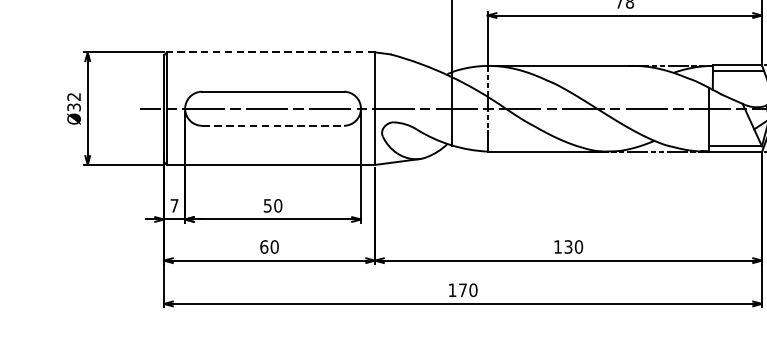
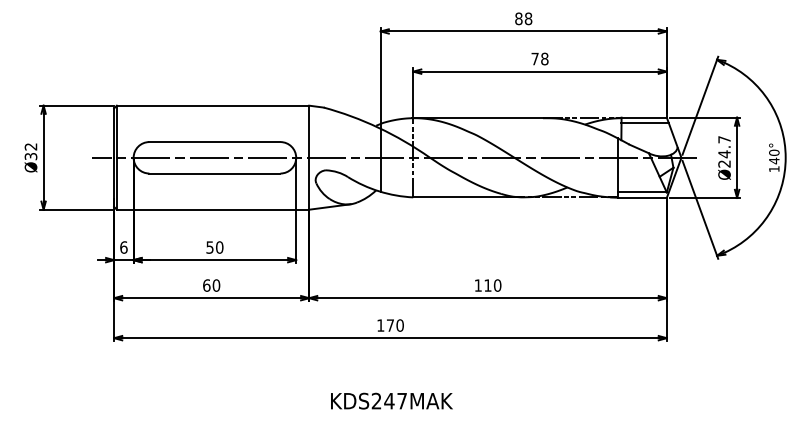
line: (270, 52) -> (212, 105), dashed -> solid
line: (272, 125) -> (214, 173), dashed -> solid
text: (174, 205) -> (123, 247), 7 -> 6
text: (567, 246) -> (487, 285), 130 -> 110

